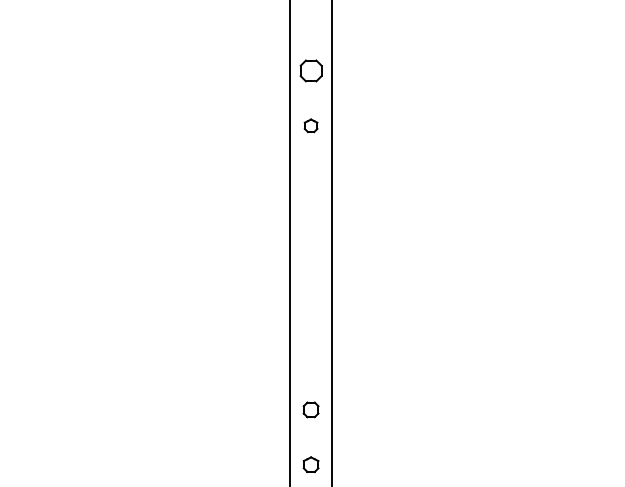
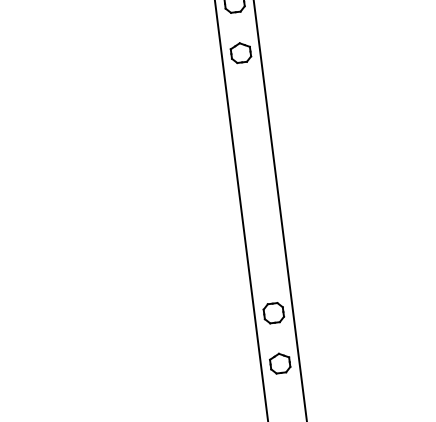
part: (310, 125) -> (240, 52), size x1.67
part: (310, 409) -> (273, 312), size x1.43
part: (310, 464) -> (279, 363), size x1.43

